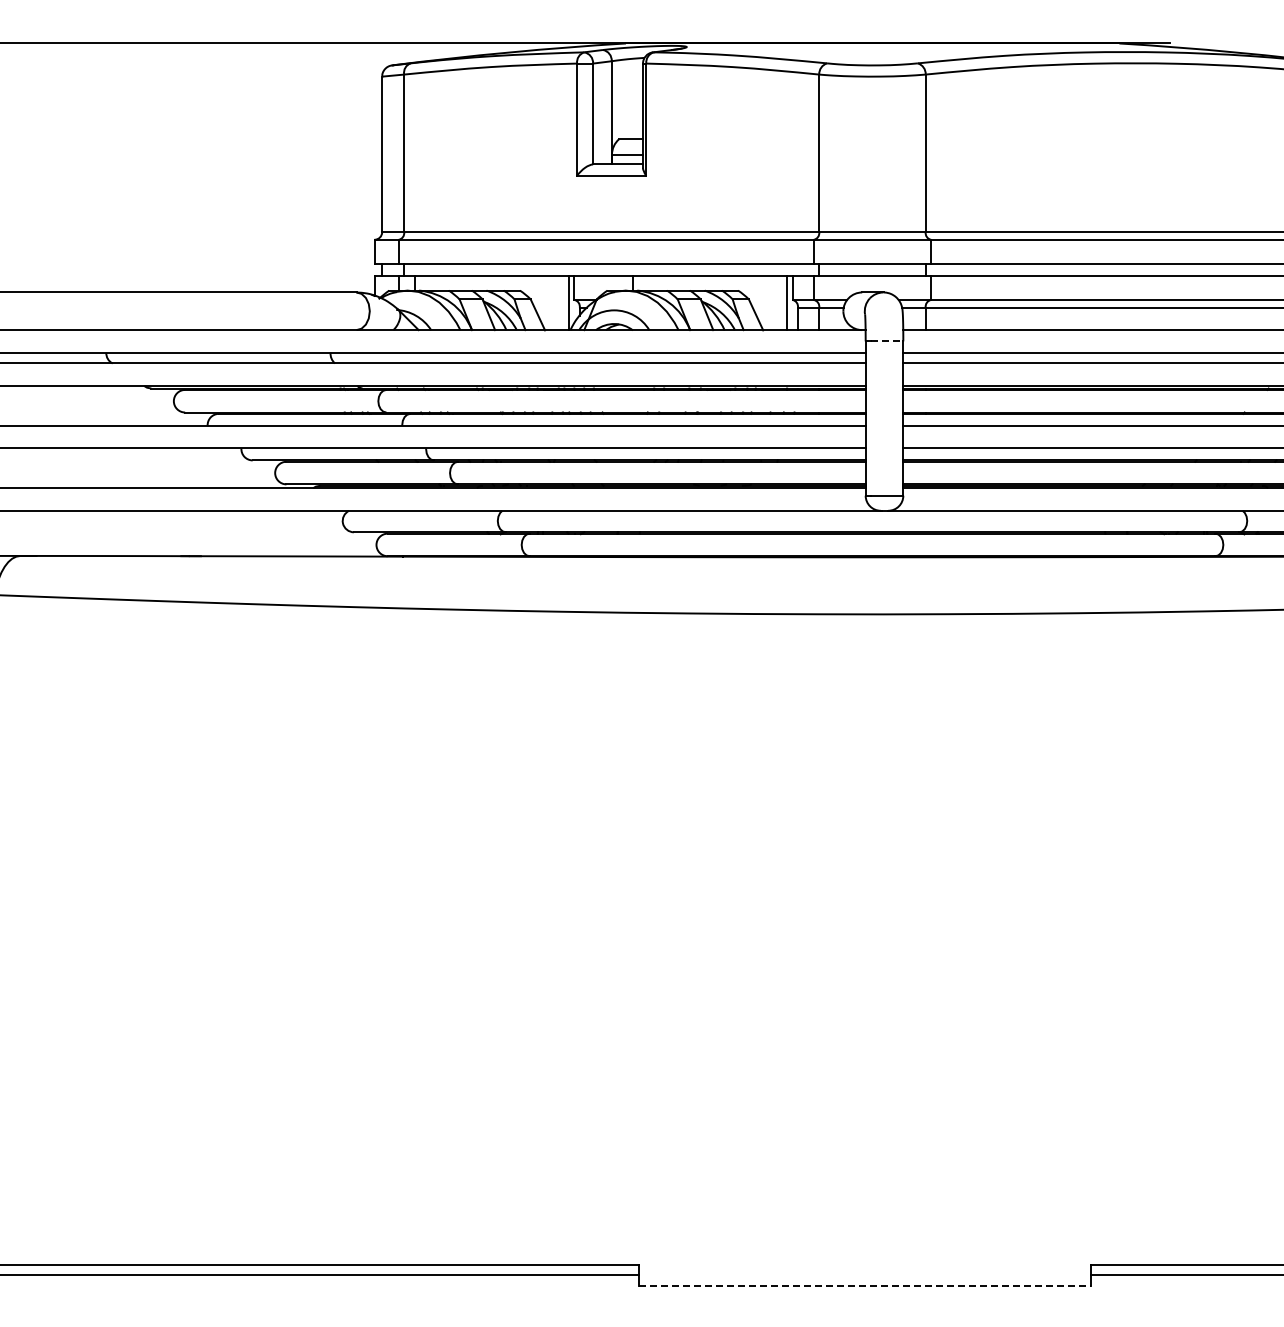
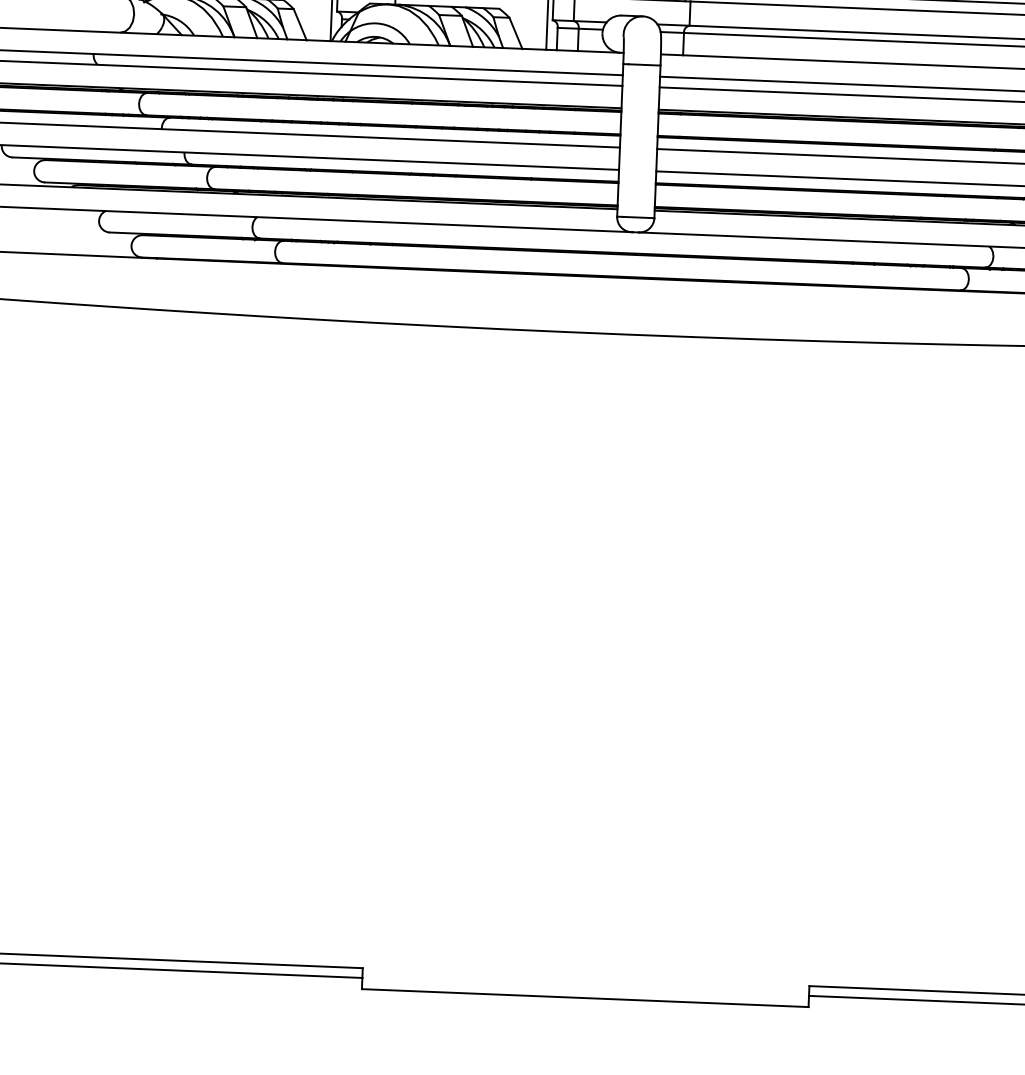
line: (887, 341) -> (644, 65), dashed -> solid
line: (865, 1286) -> (585, 998), dashed -> solid

